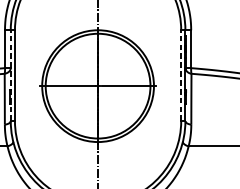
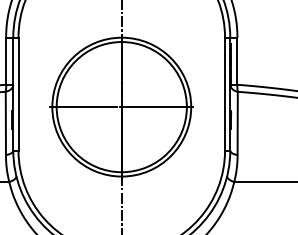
line: (10, 75) -> (13, 93), dashed -> solid
line: (181, 75) -> (225, 93), dashed -> solid

